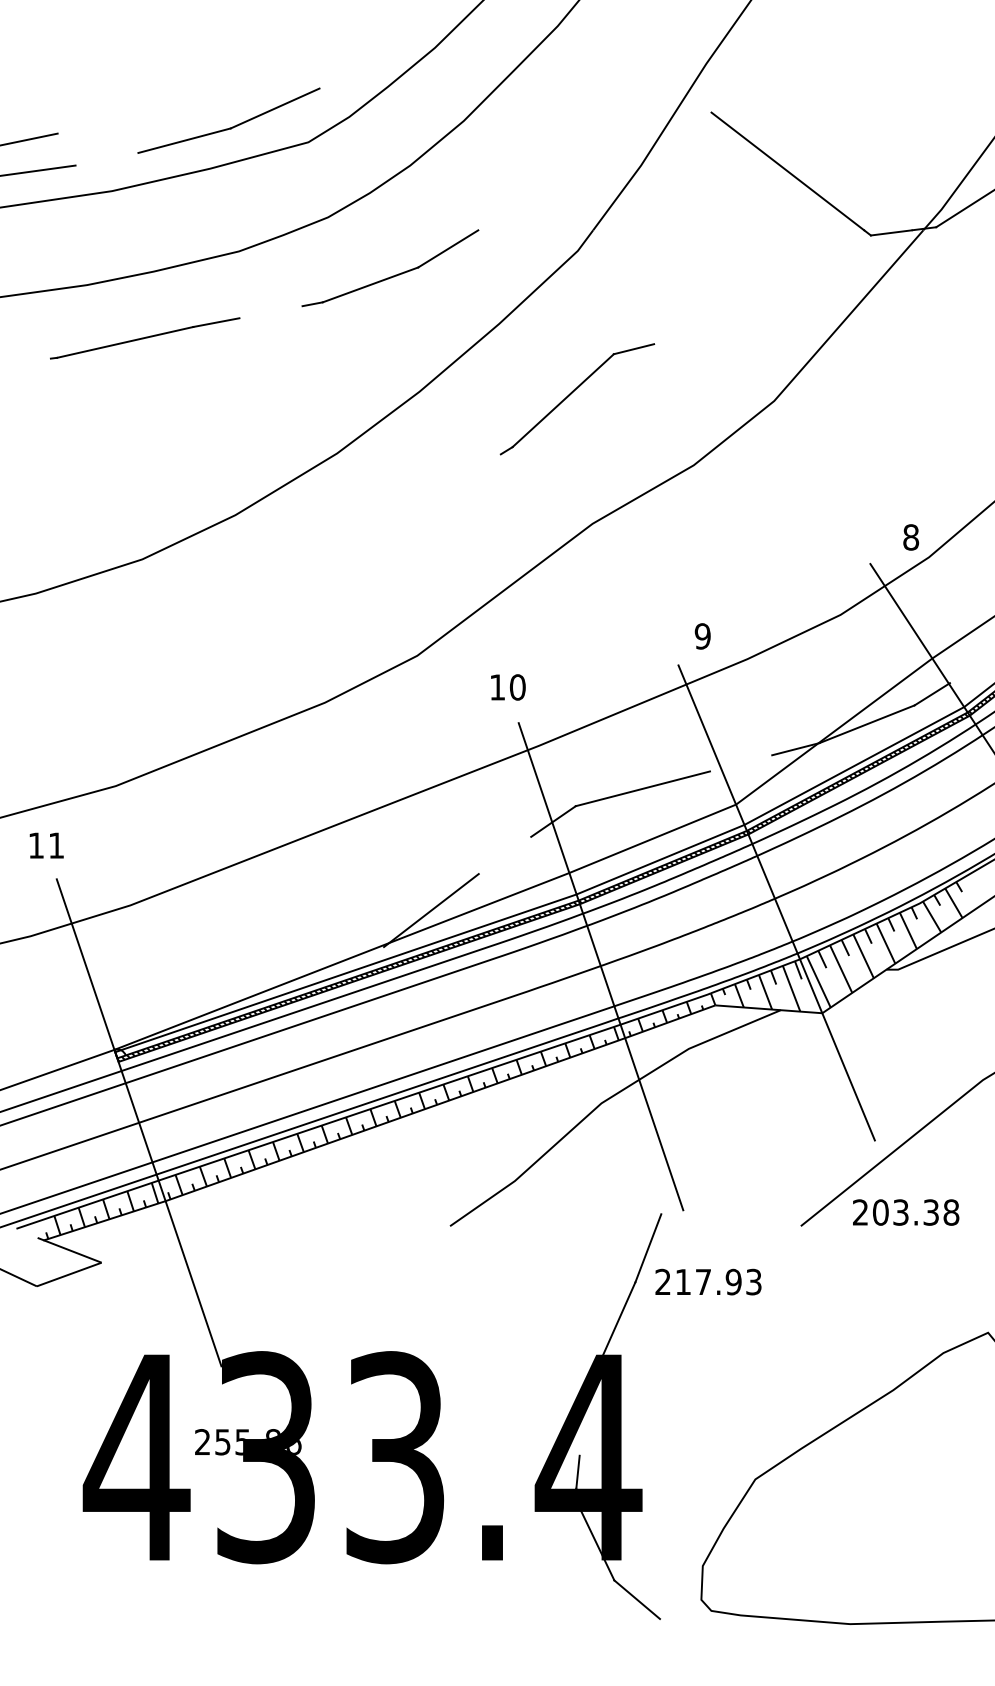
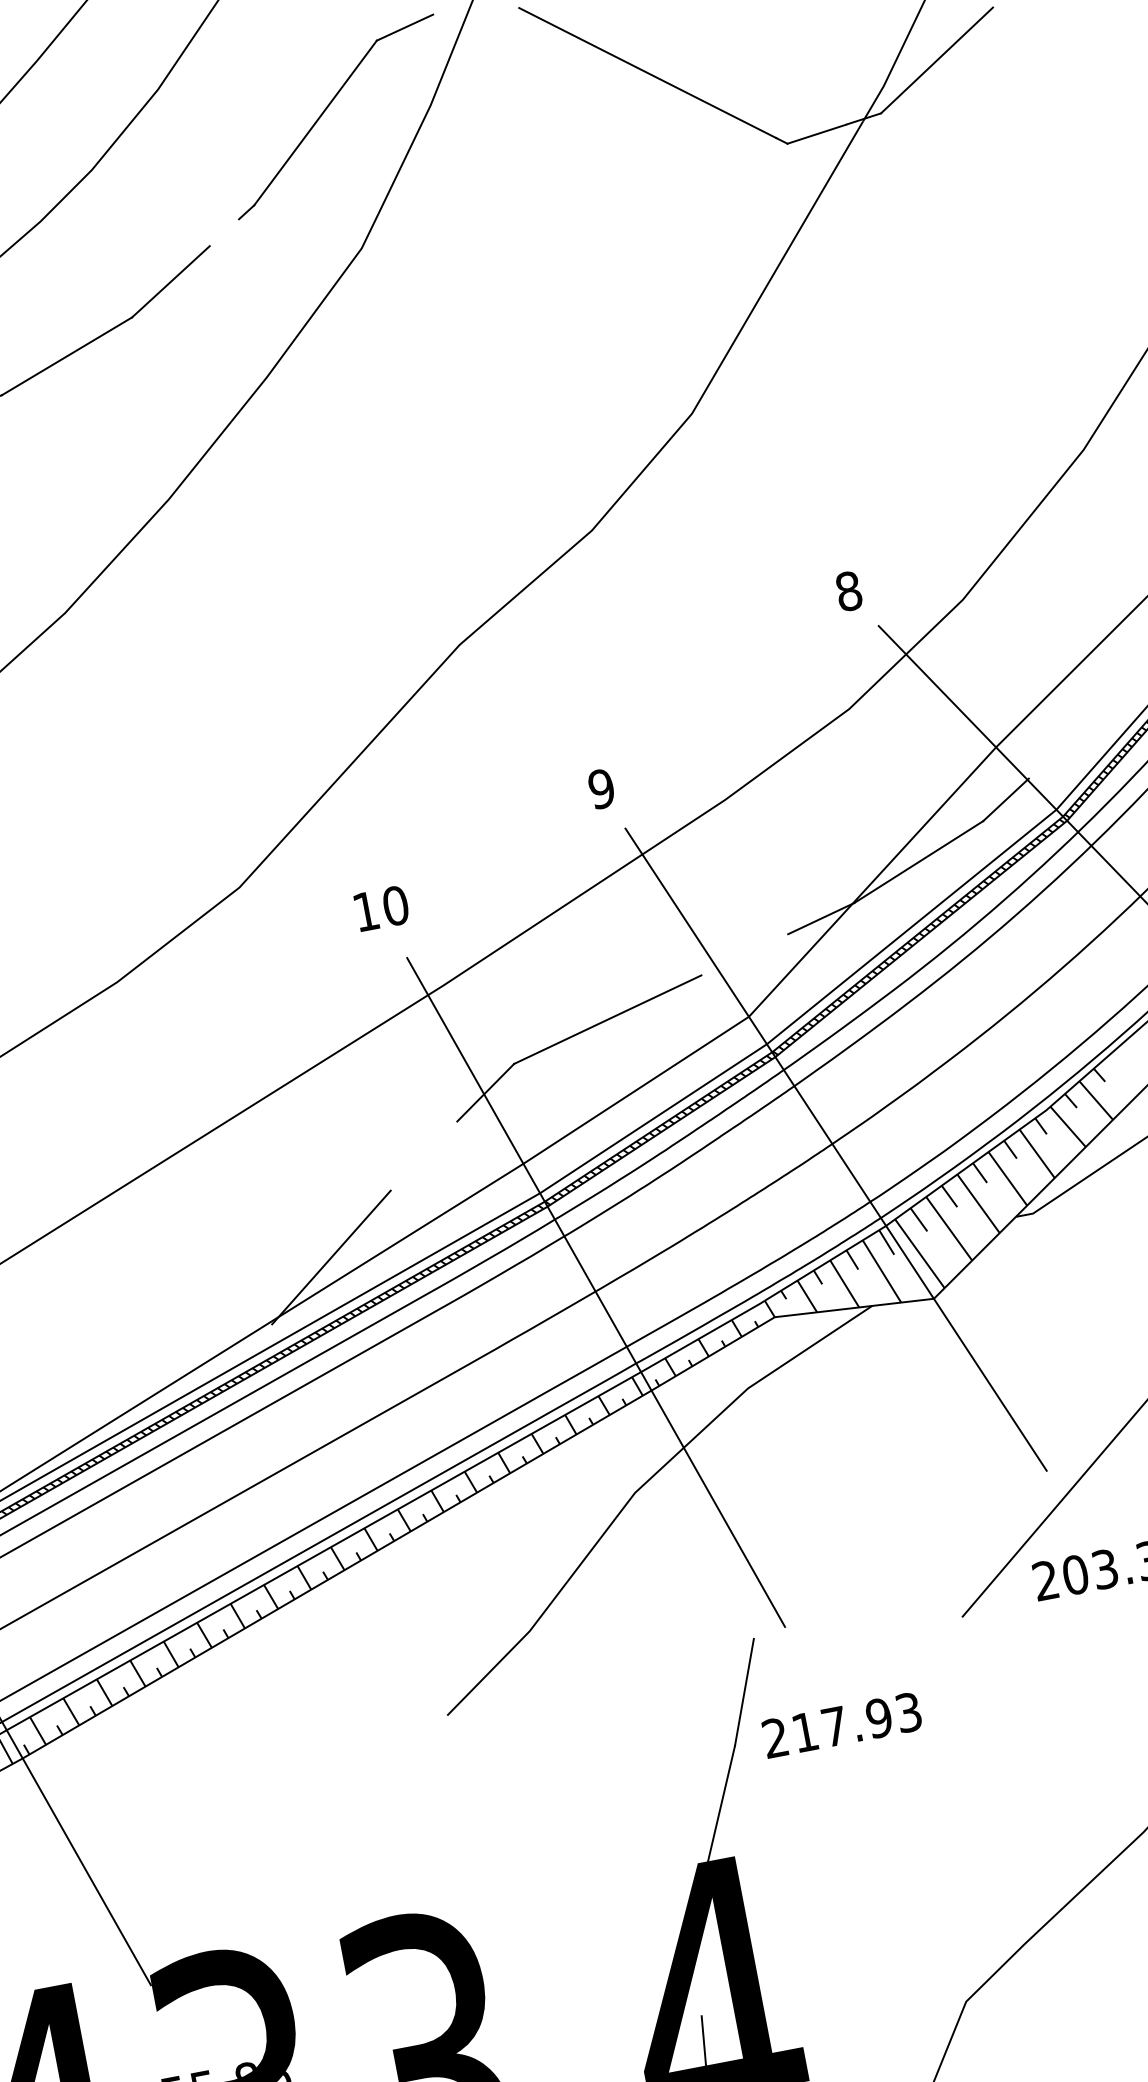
part: (572, 393) -> (327, 109), moved
text: (910, 537) -> (847, 591), moved
text: (702, 636) -> (601, 789), moved

